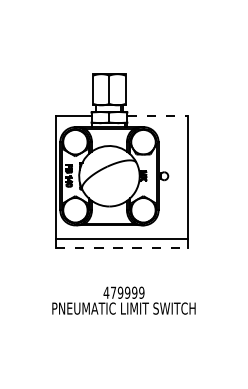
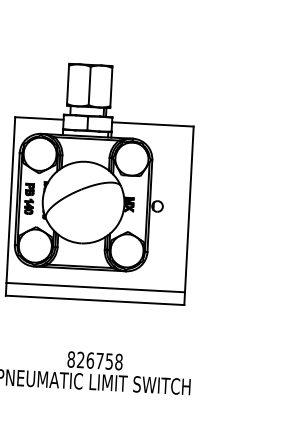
line: (158, 115) -> (154, 124), dashed -> solid
line: (122, 248) -> (96, 300), dashed -> solid
text: (123, 292) -> (94, 360), 479999 -> 826758

